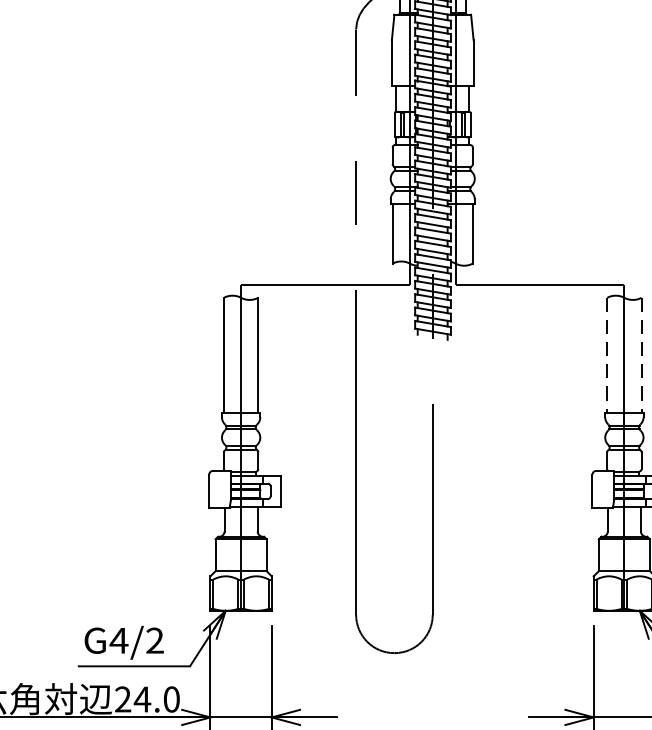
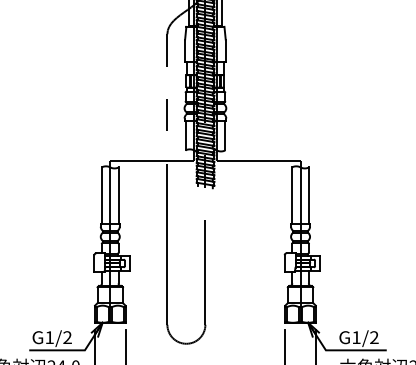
line: (608, 354) -> (292, 195), dashed -> solid
line: (642, 354) -> (309, 195), dashed -> solid
text: (118, 640) -> (49, 337), G4/2 -> G1/2

